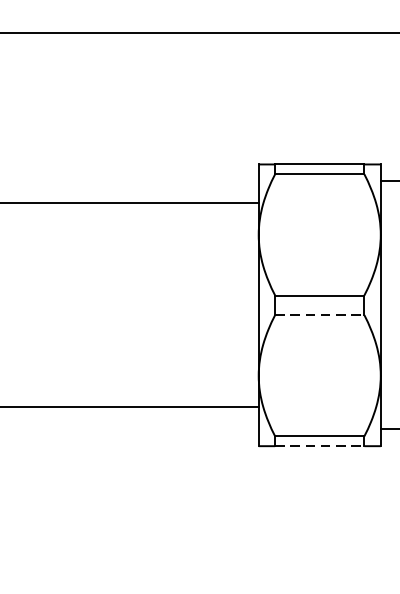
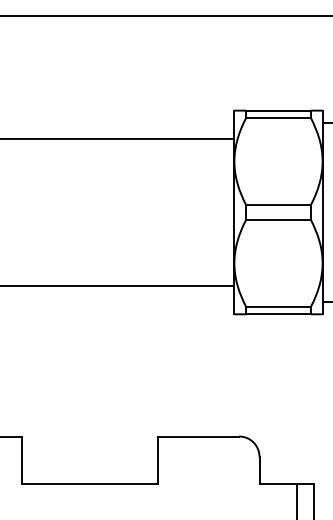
line: (321, 315) -> (279, 219), dashed -> solid
line: (321, 446) -> (279, 314), dashed -> solid

